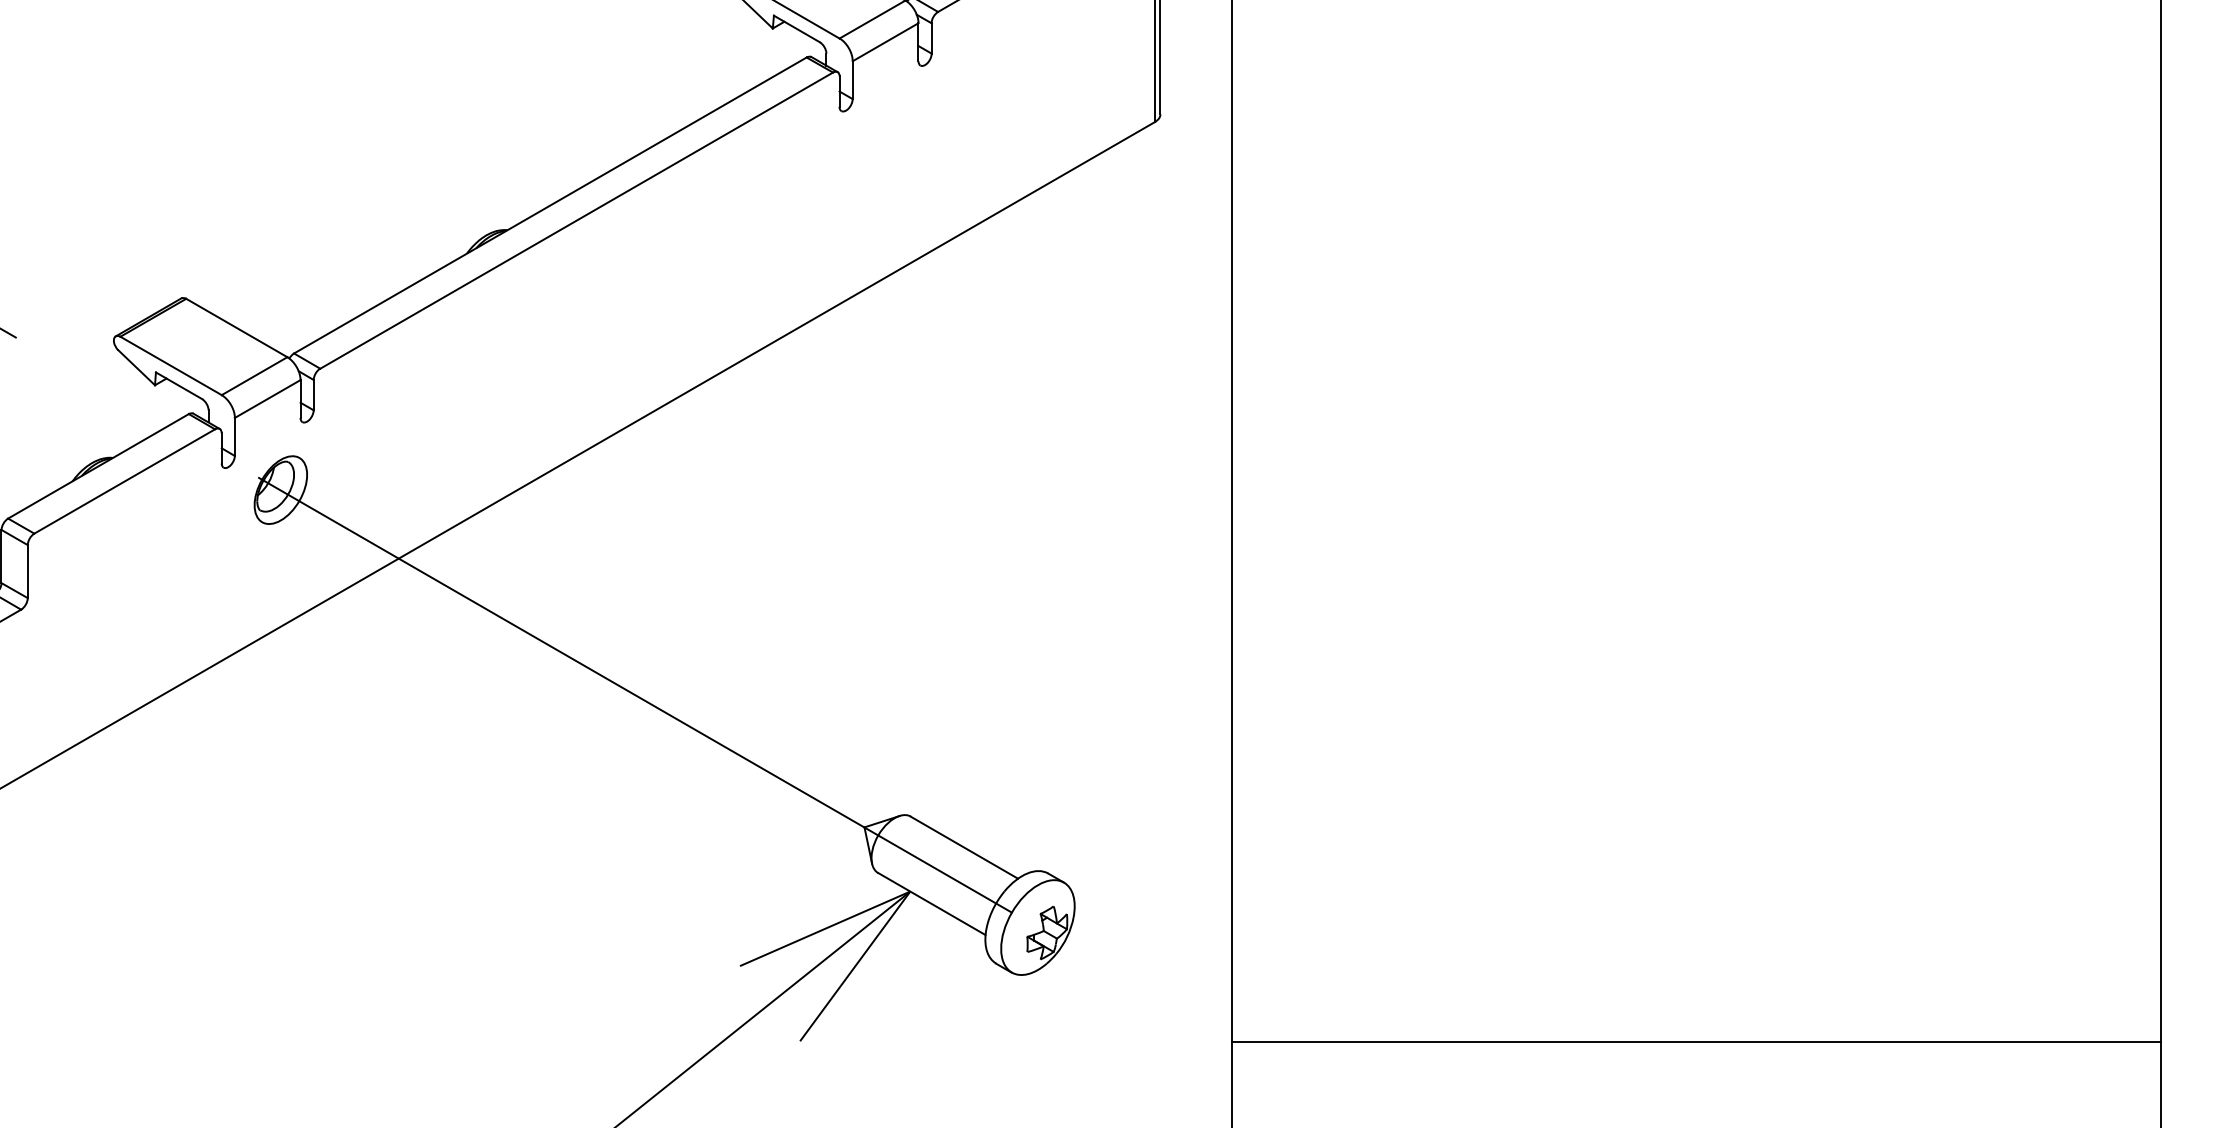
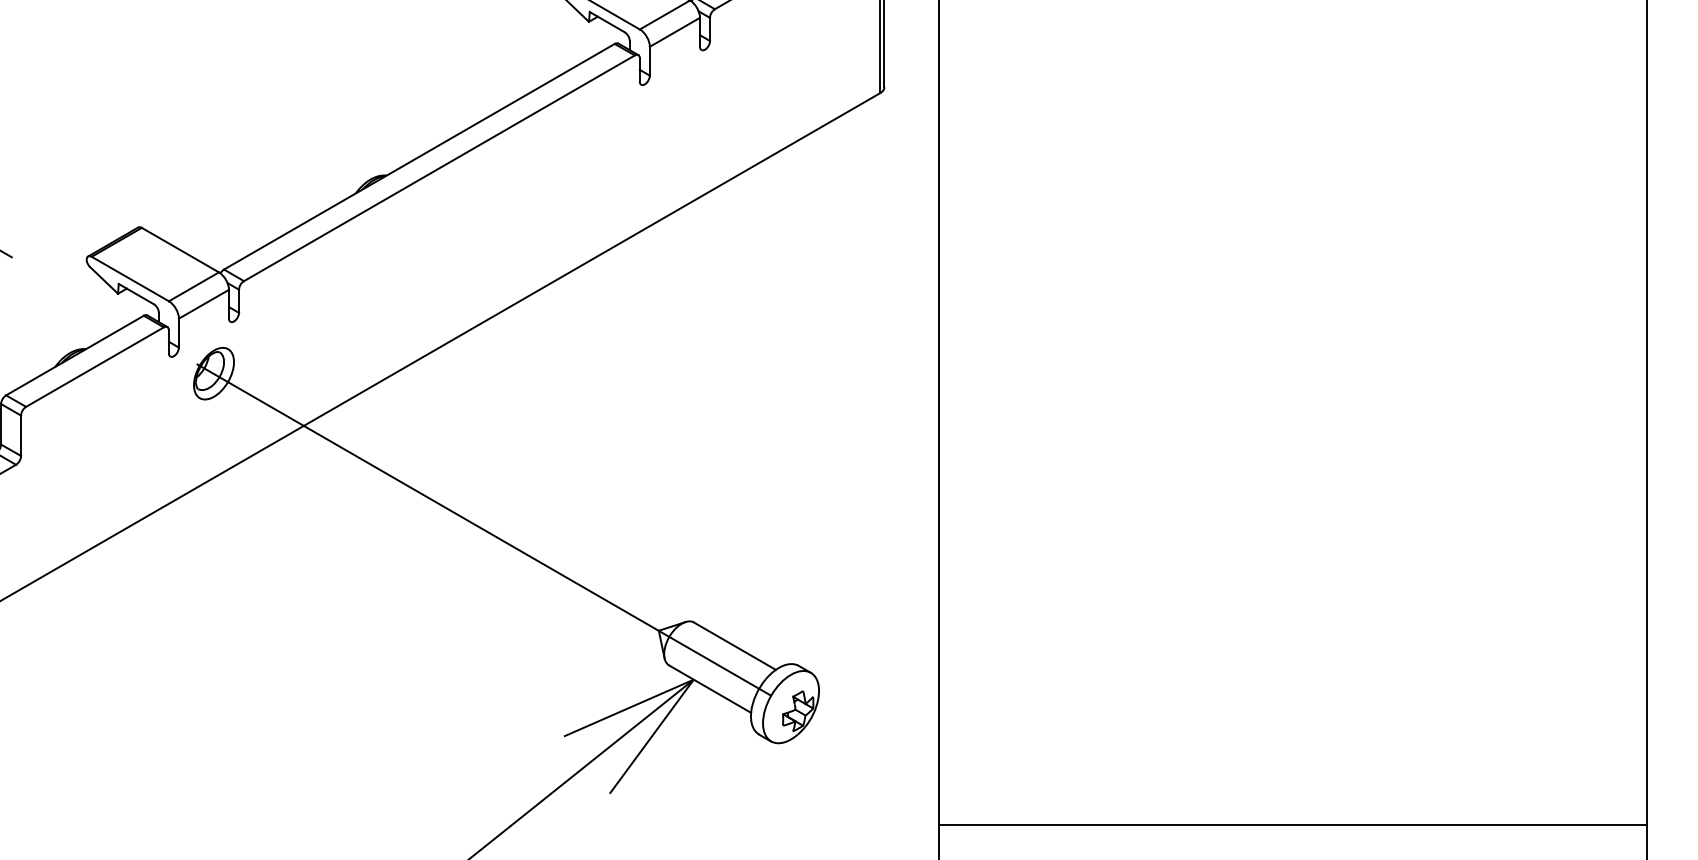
line: (1696, 1041) -> (1292, 824), moved

